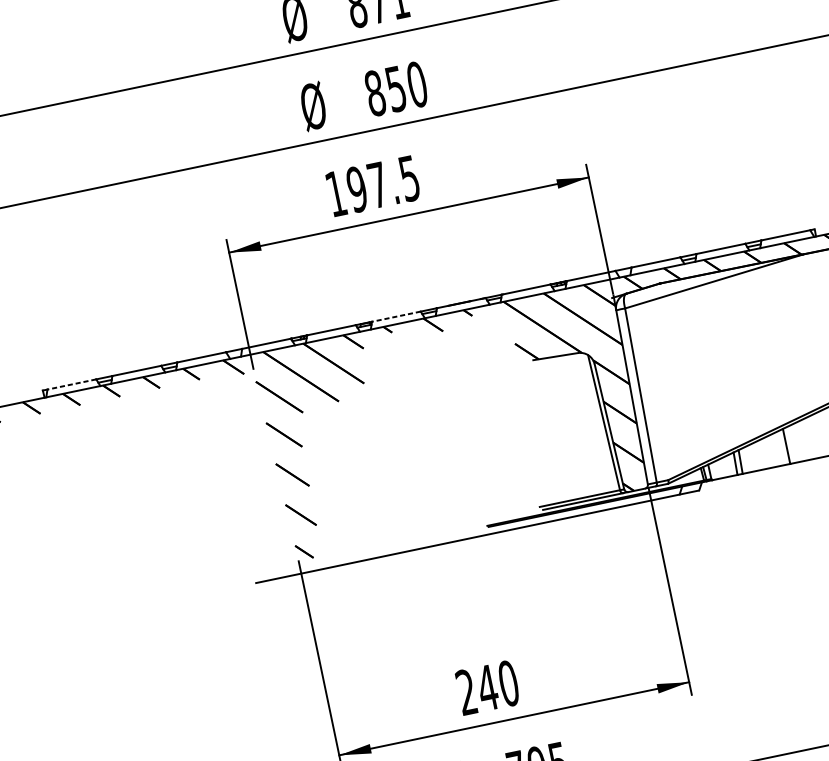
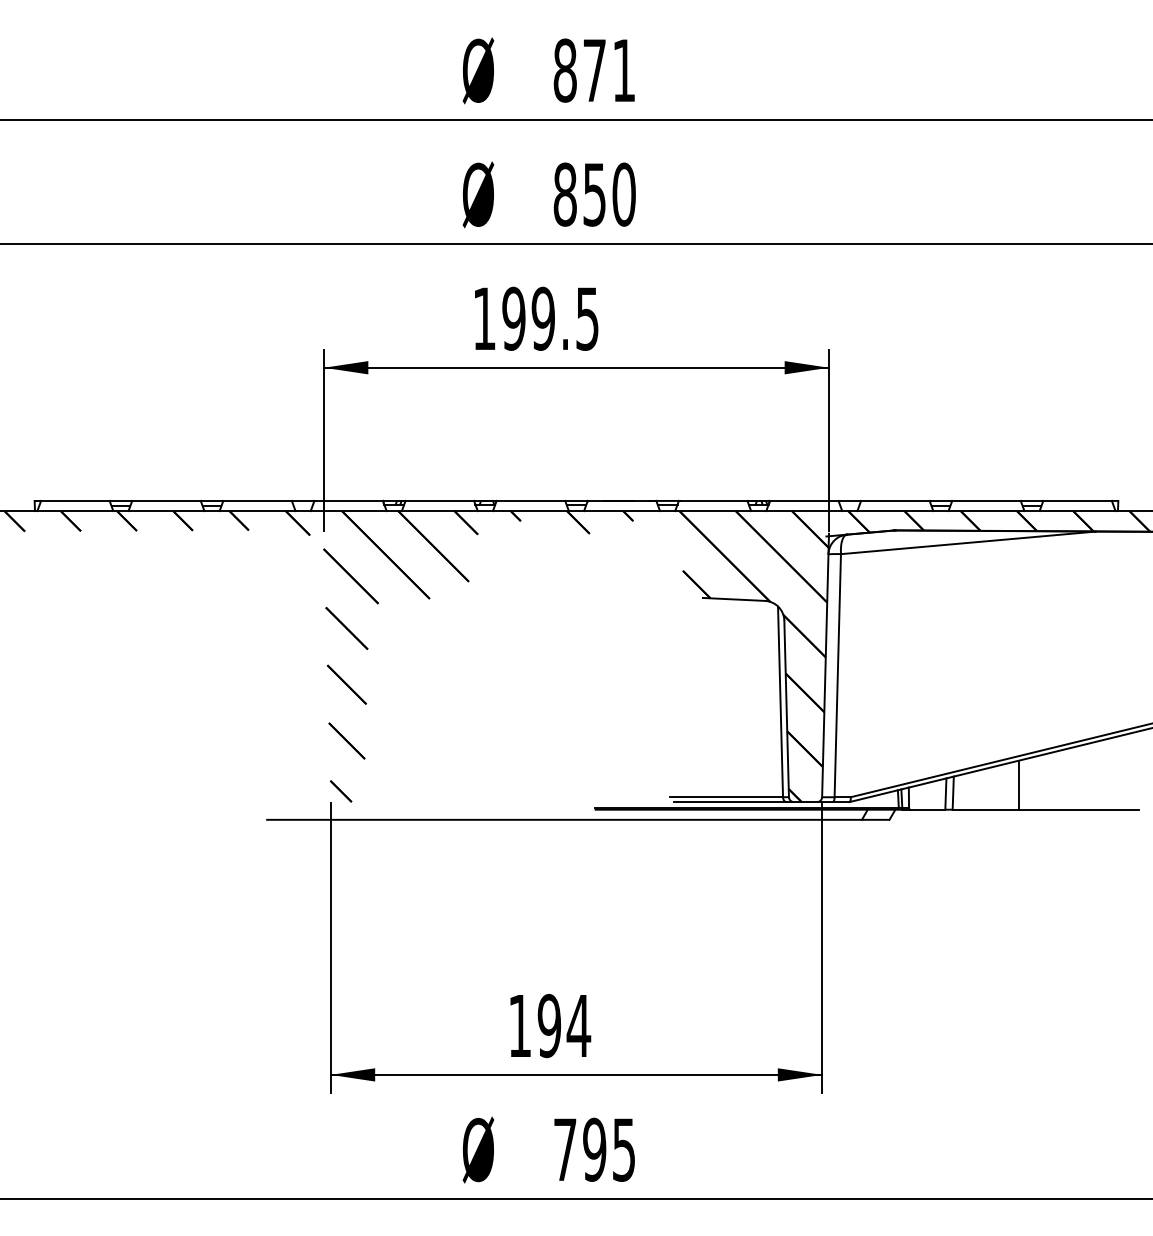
text: (377, 185) -> (542, 318), 197.5 -> 199.5
line: (395, 316) -> (530, 500), dashed -> solid
line: (71, 384) -> (74, 500), dashed -> solid
text: (487, 687) -> (549, 1025), 240 -> 194

